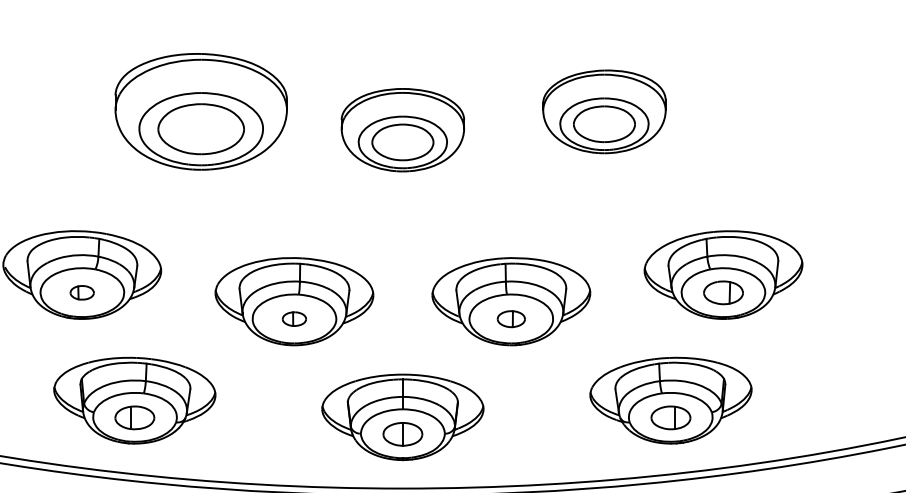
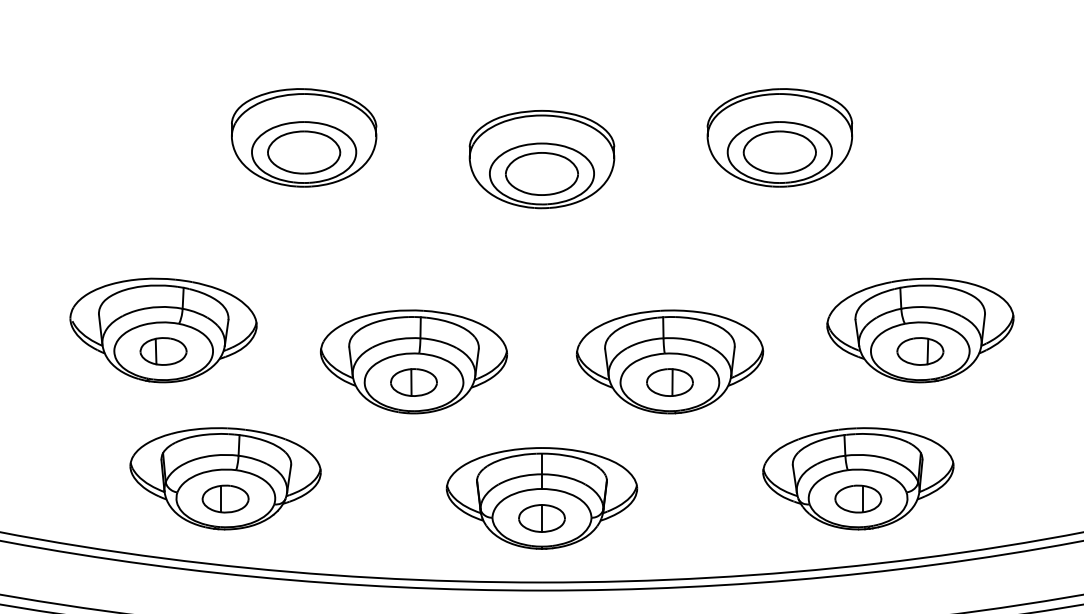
part: (201, 111) -> (304, 137), size x0.71
part: (82, 292) -> (163, 351), size x1.67
part: (294, 319) -> (413, 382), size x1.67
part: (510, 319) -> (669, 382), size x1.43

